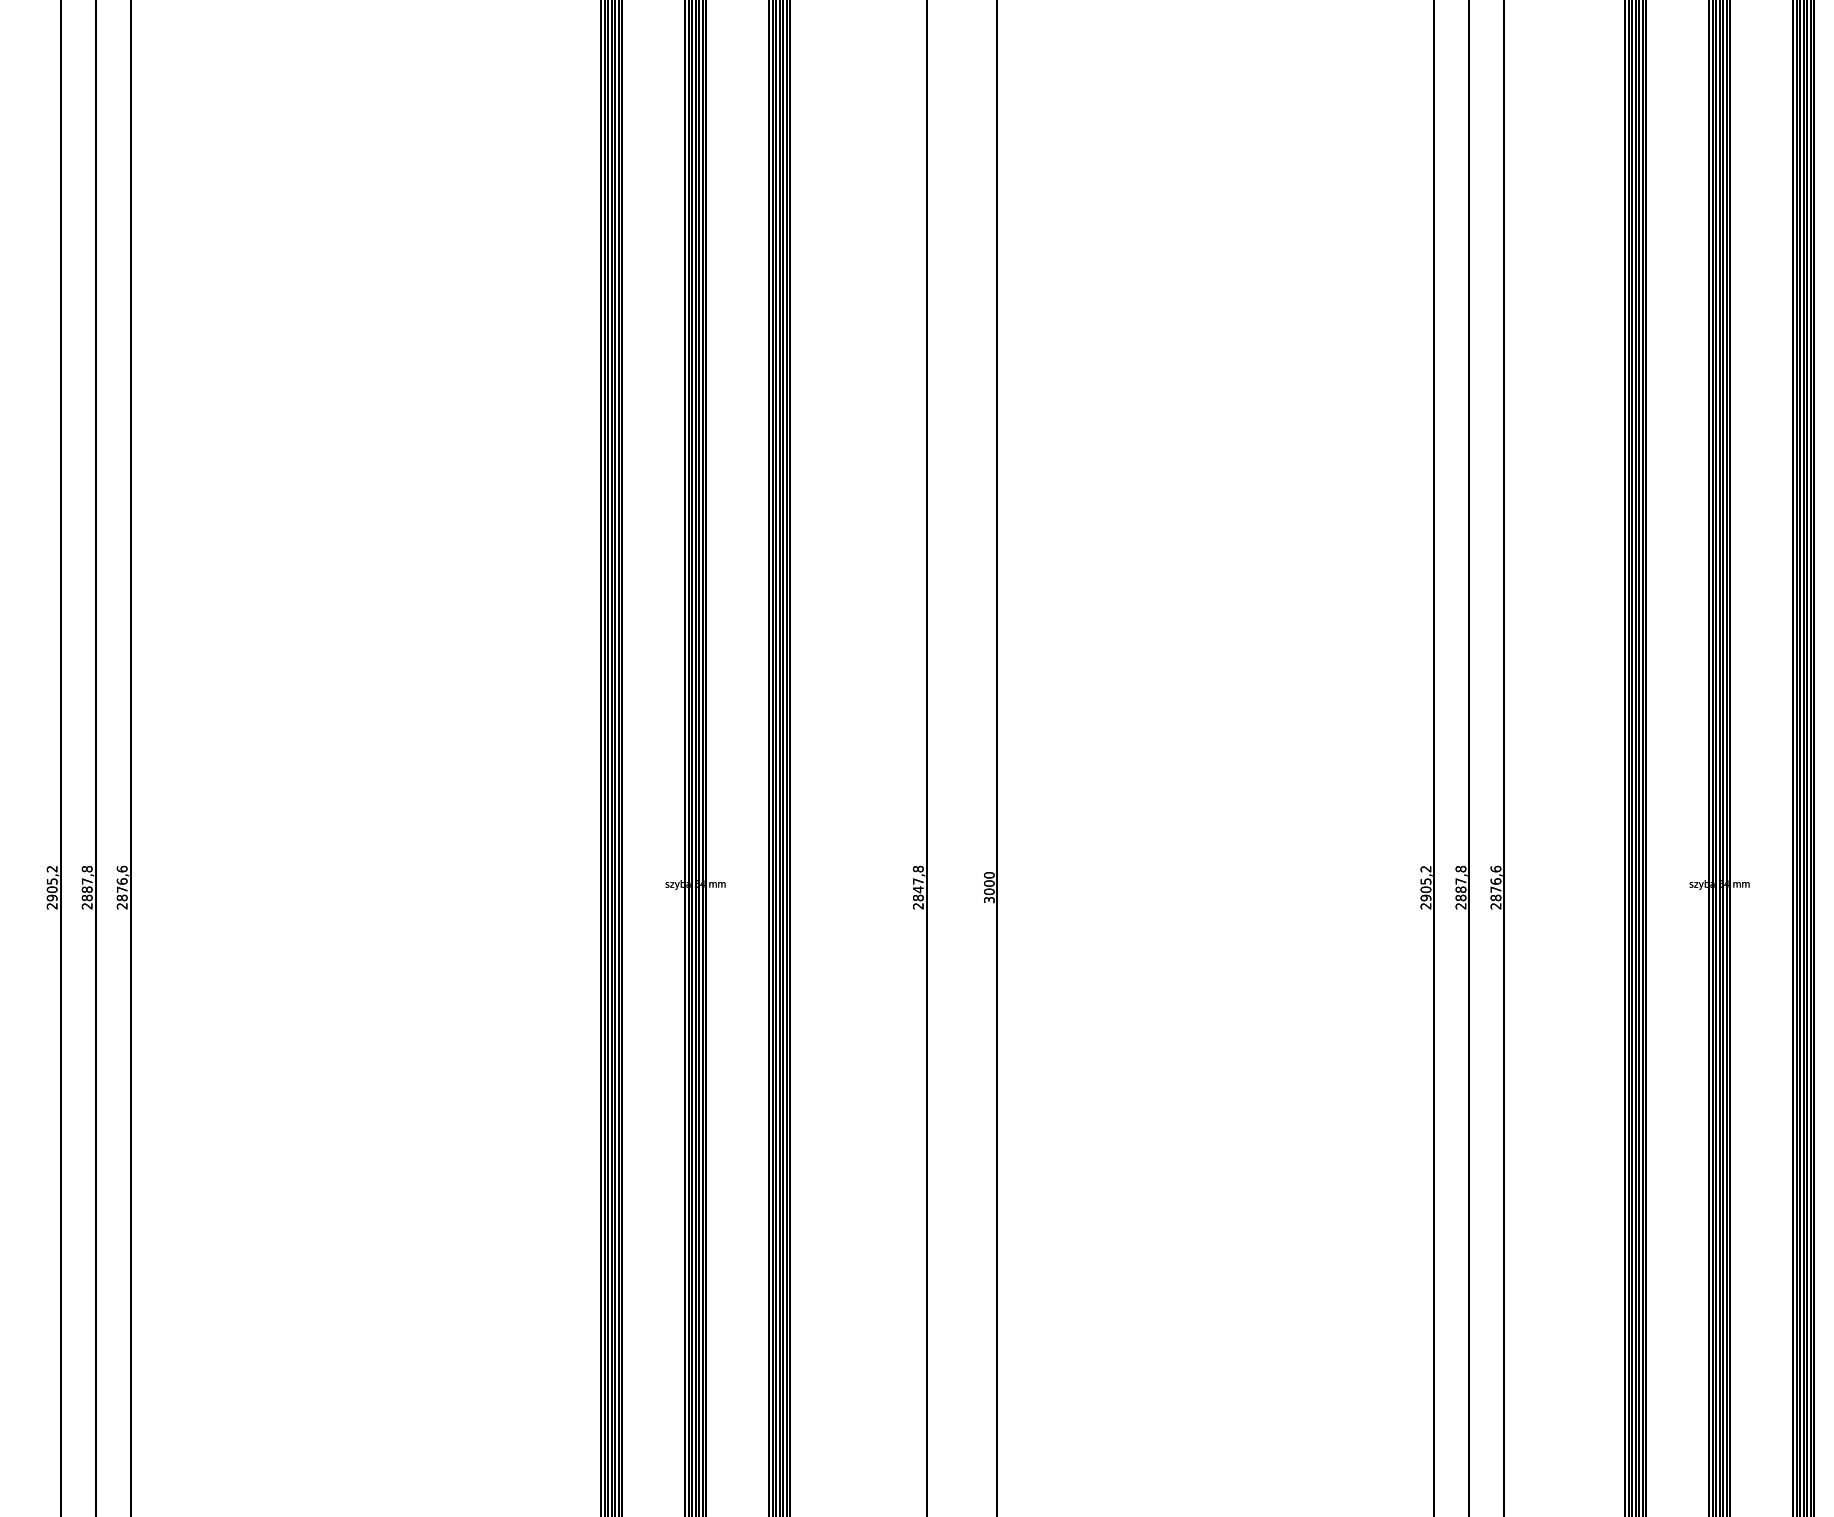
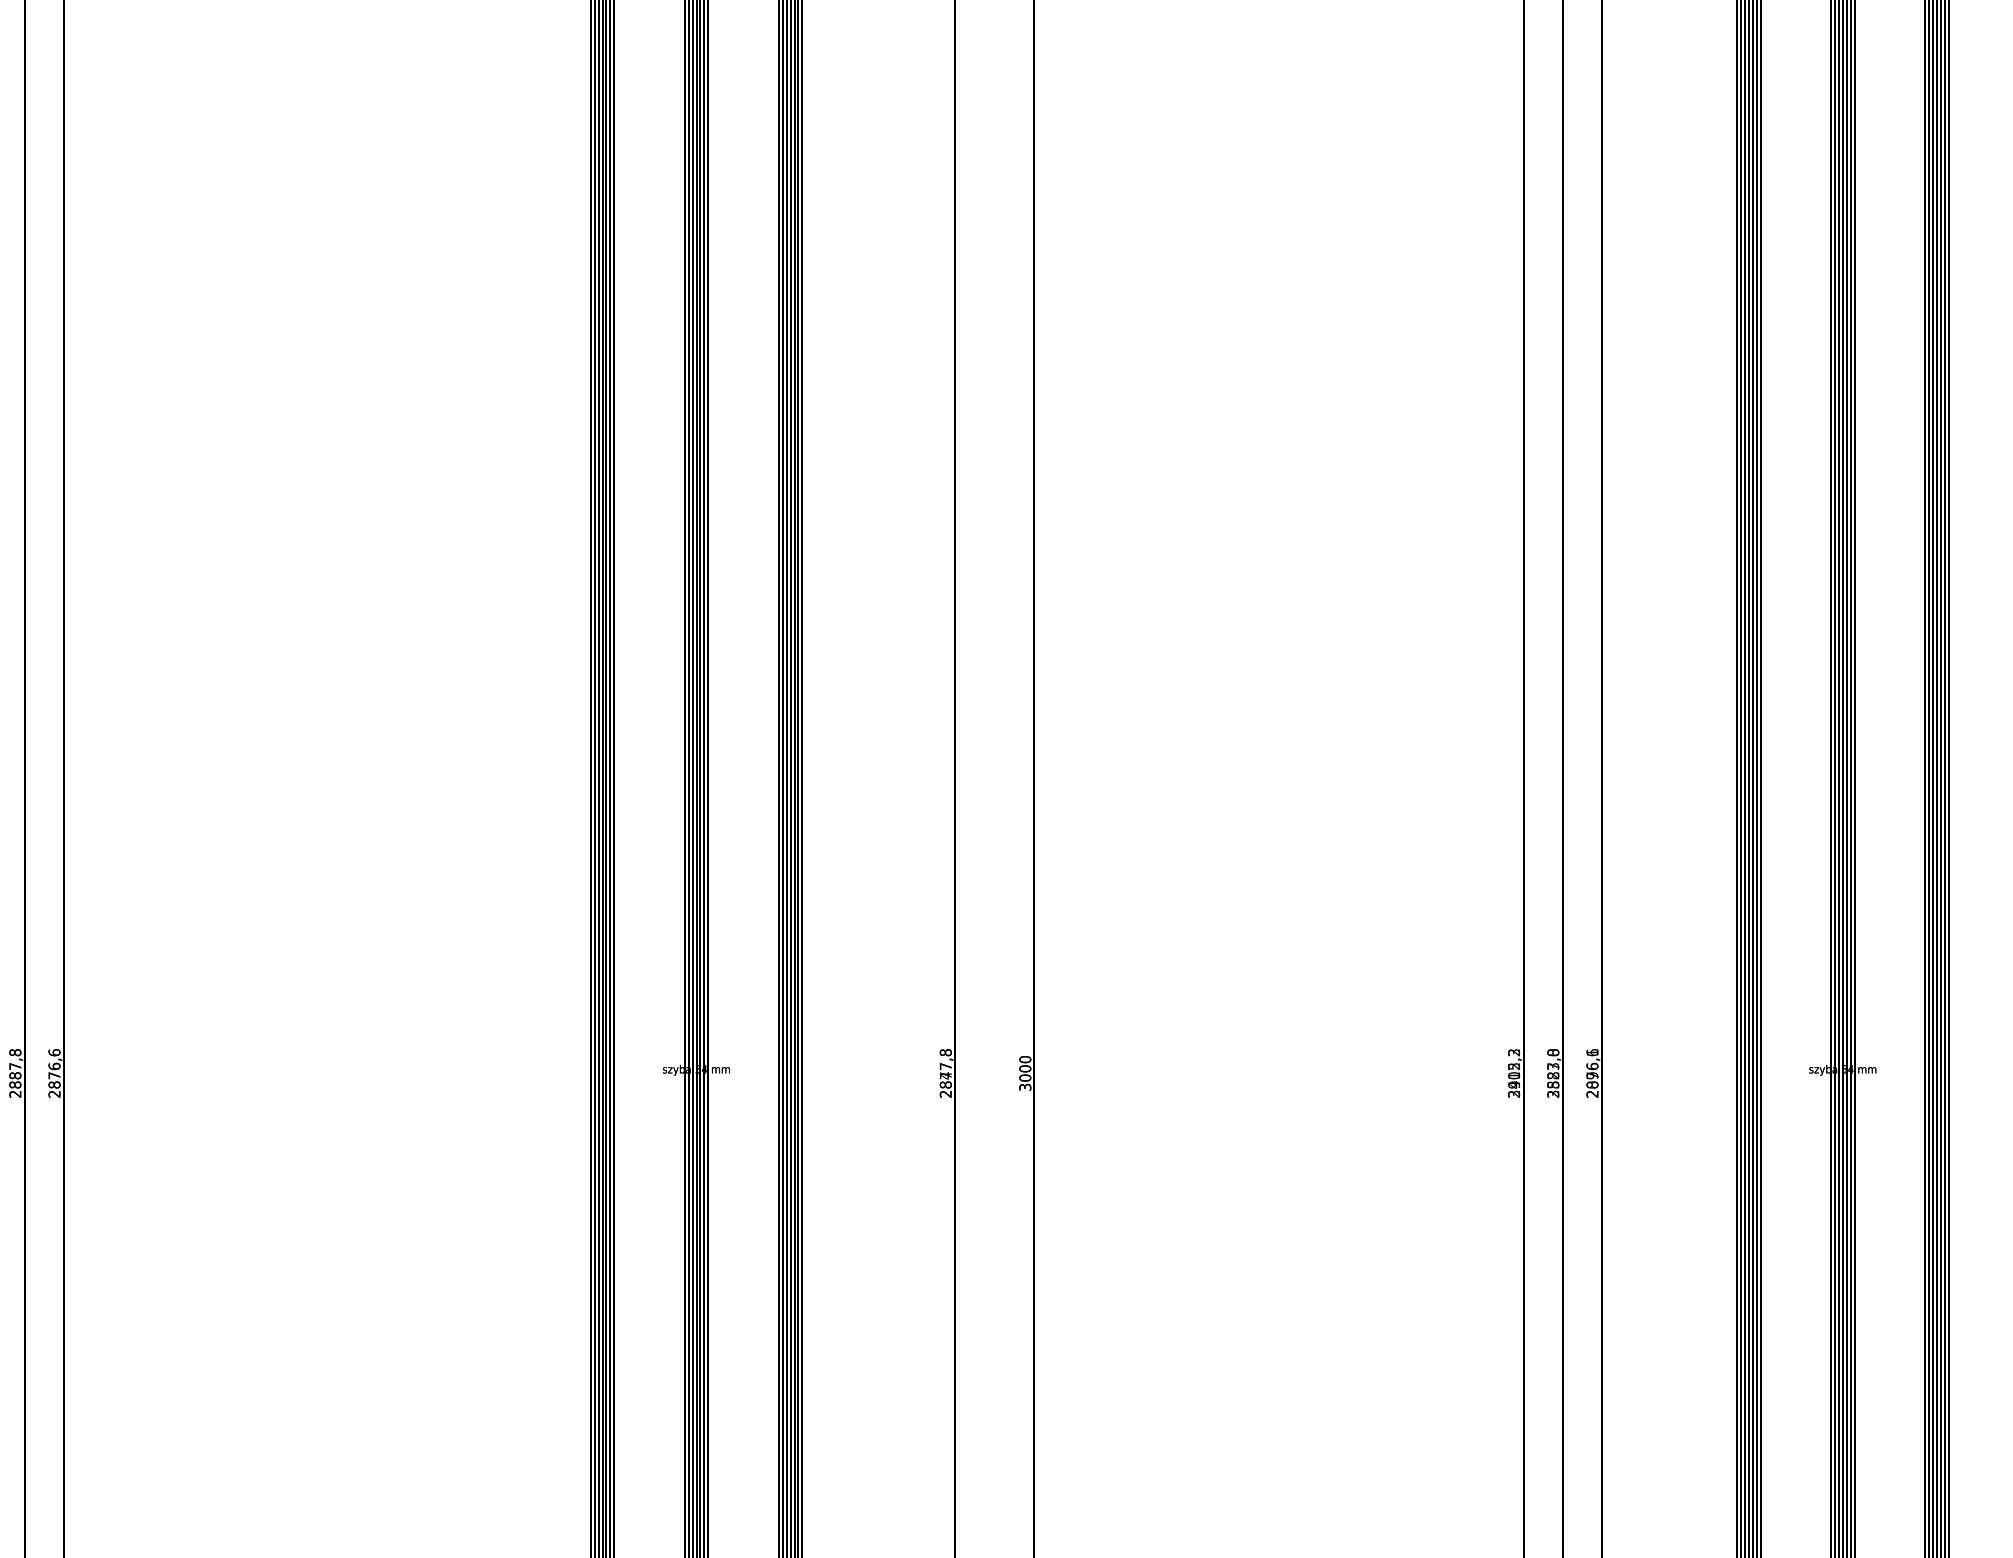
text: (1495, 883) -> (1591, 1068), 2876,6 -> 2096,1
text: (1425, 887) -> (1513, 1073), 2905,2 -> 3412,3
text: (1460, 887) -> (1552, 1073), 2887,8 -> 3523,0
text: (918, 889) -> (945, 1075), 2847,8 -> 2877,8

